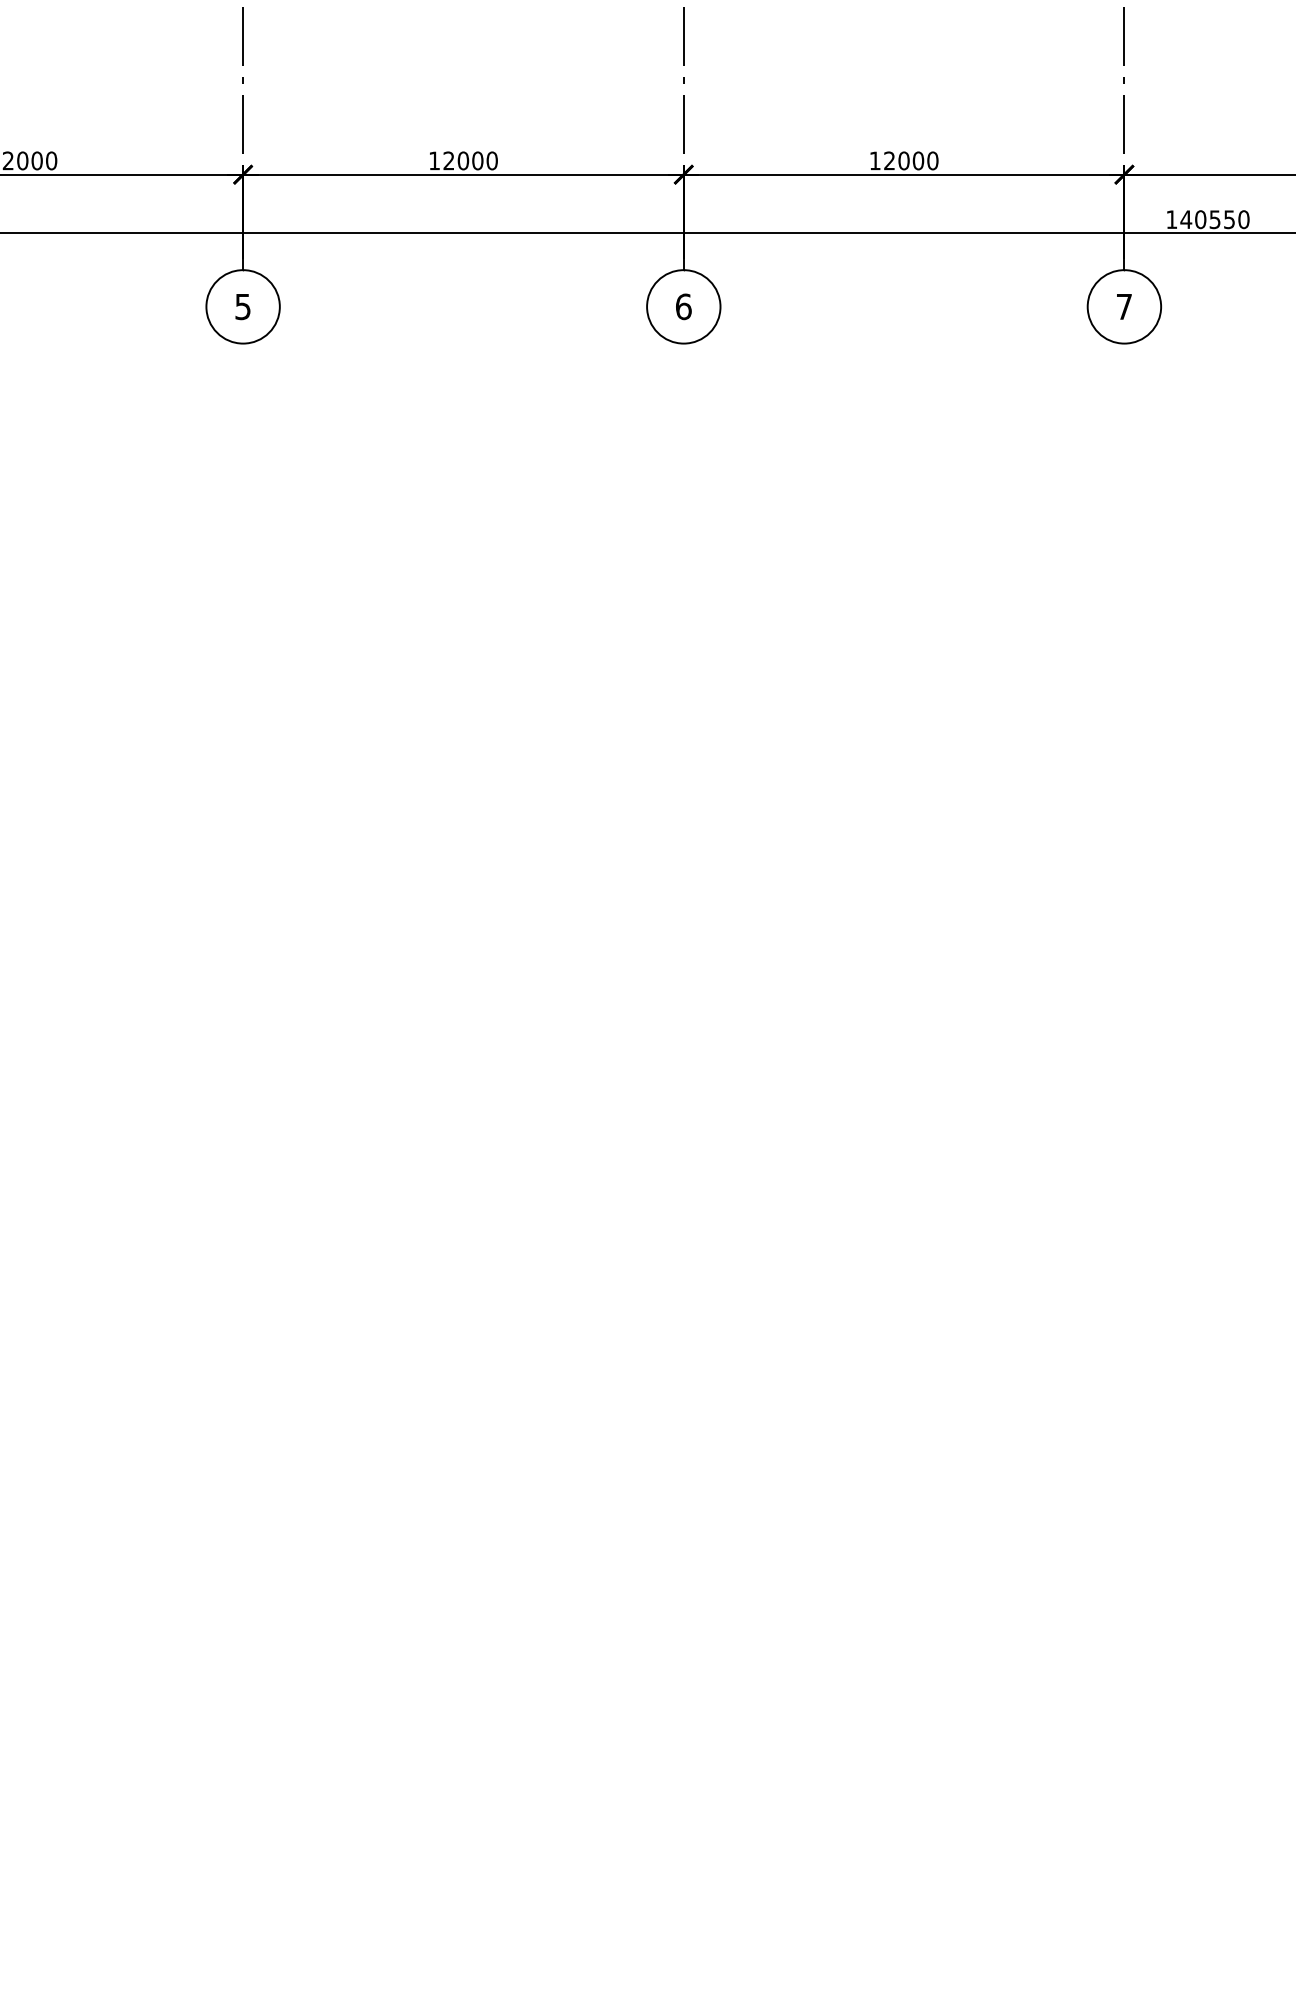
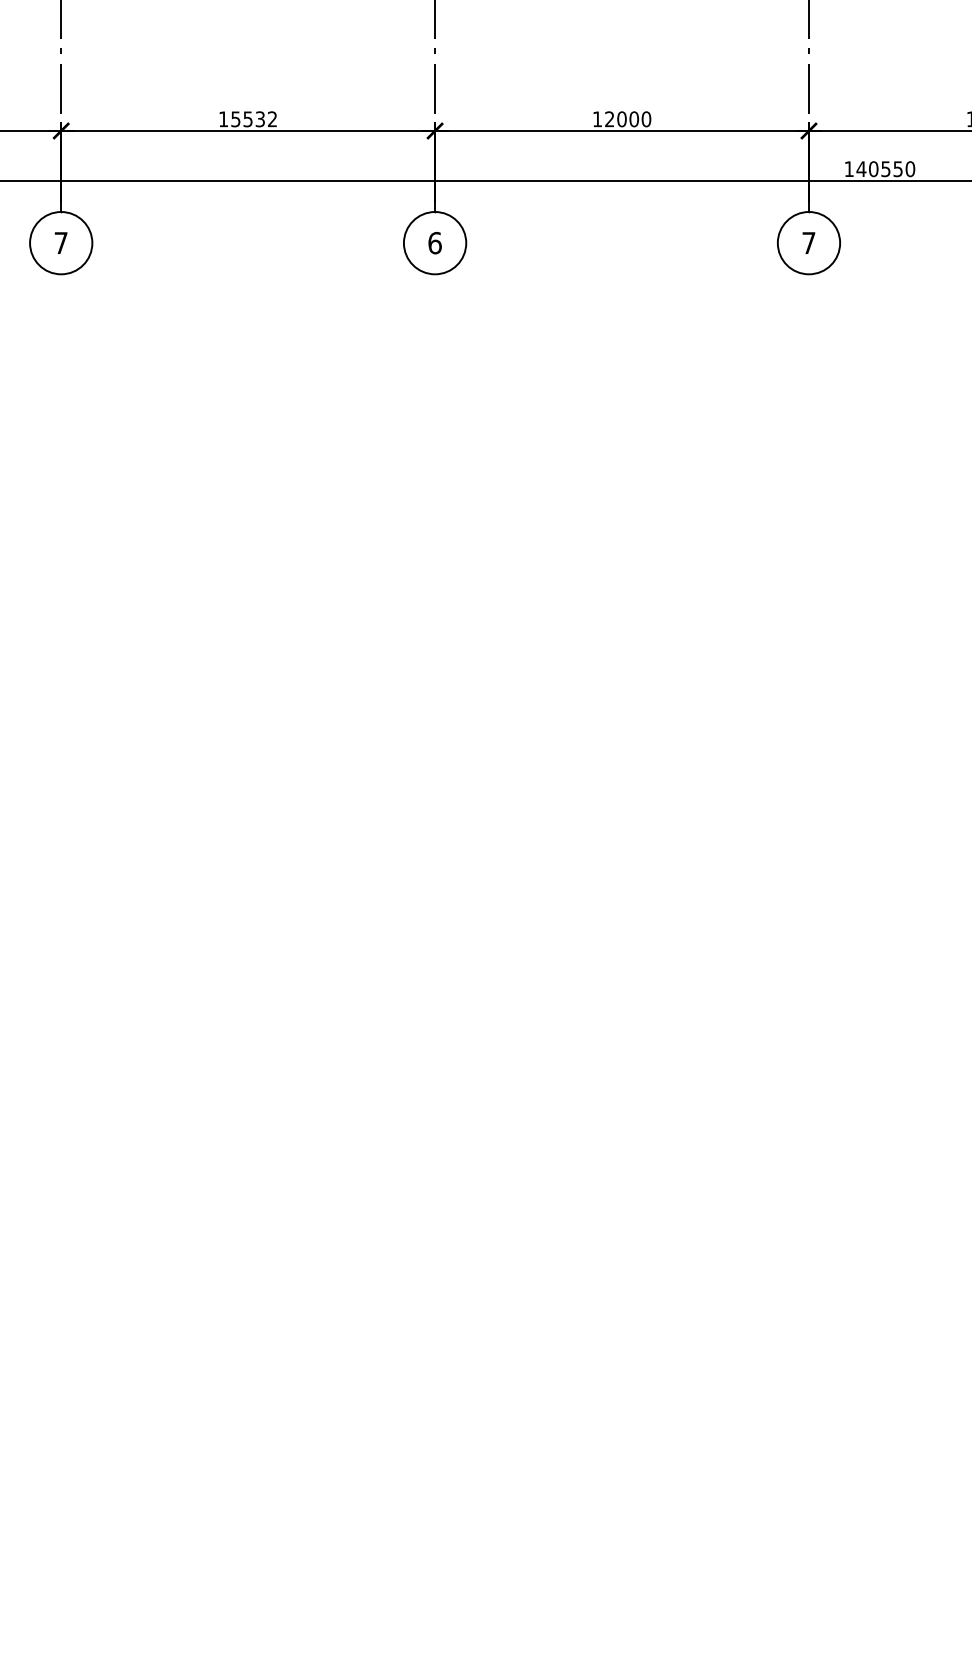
text: (470, 160) -> (254, 118), 12000 -> 15532
text: (242, 307) -> (60, 243), 5 -> 7

